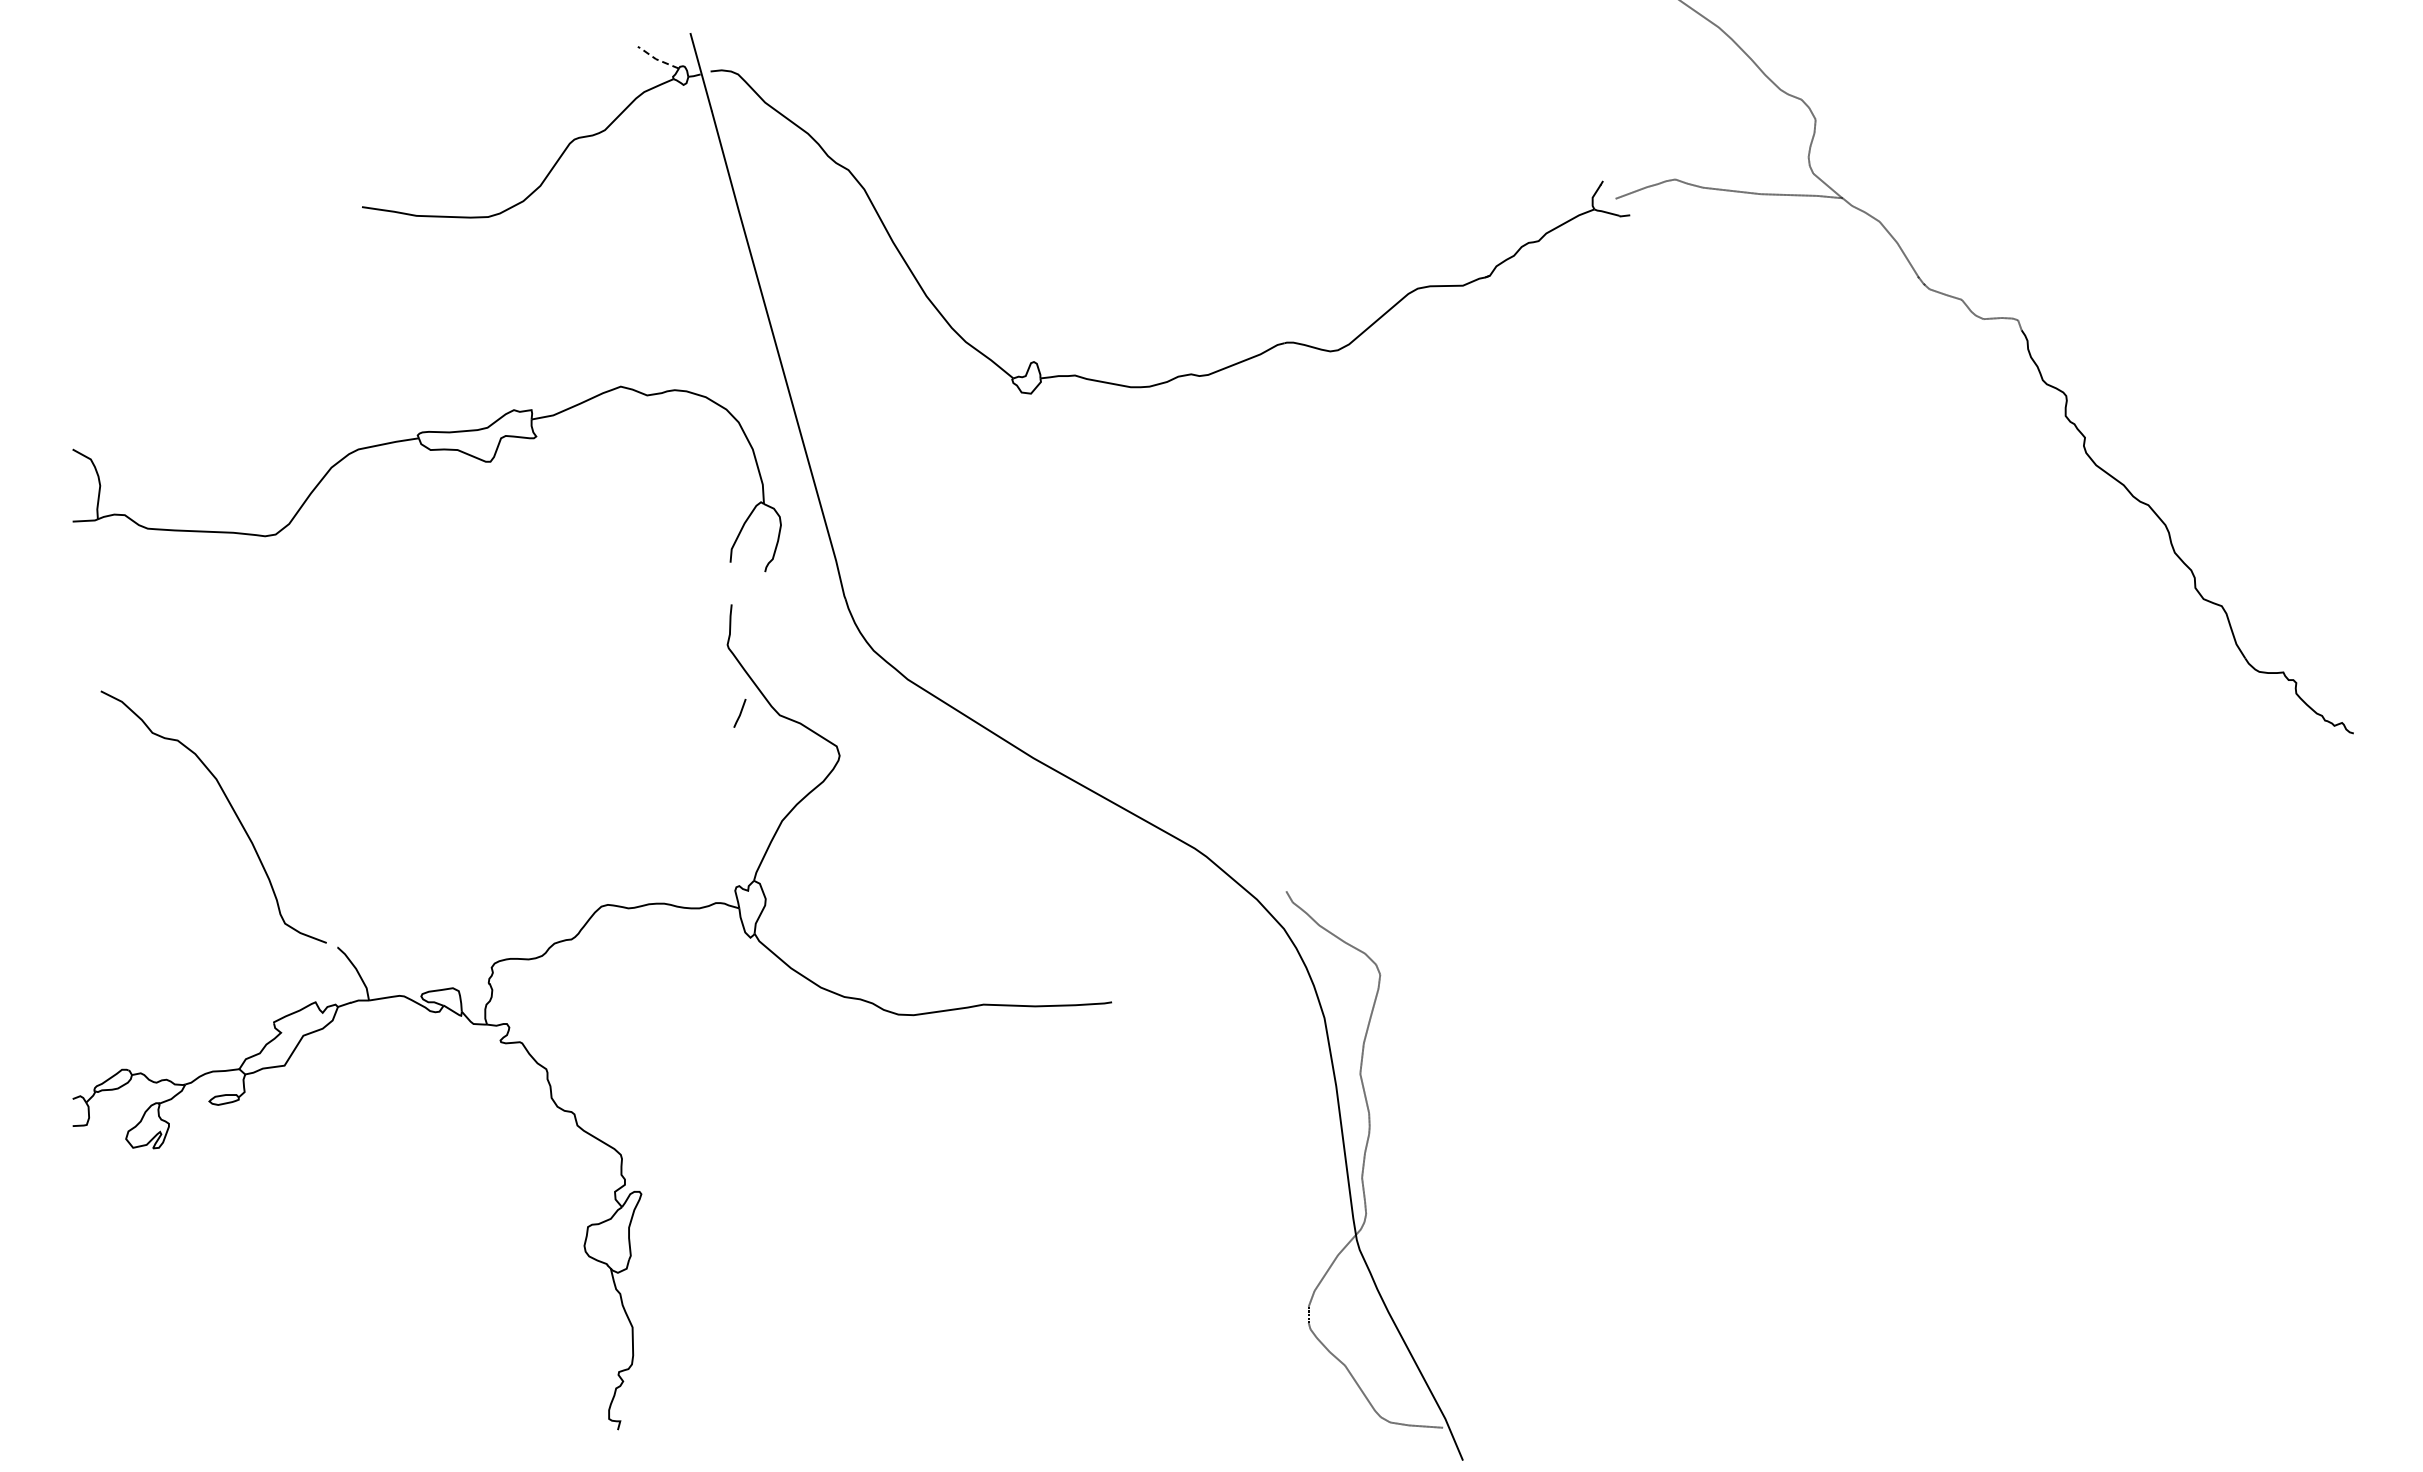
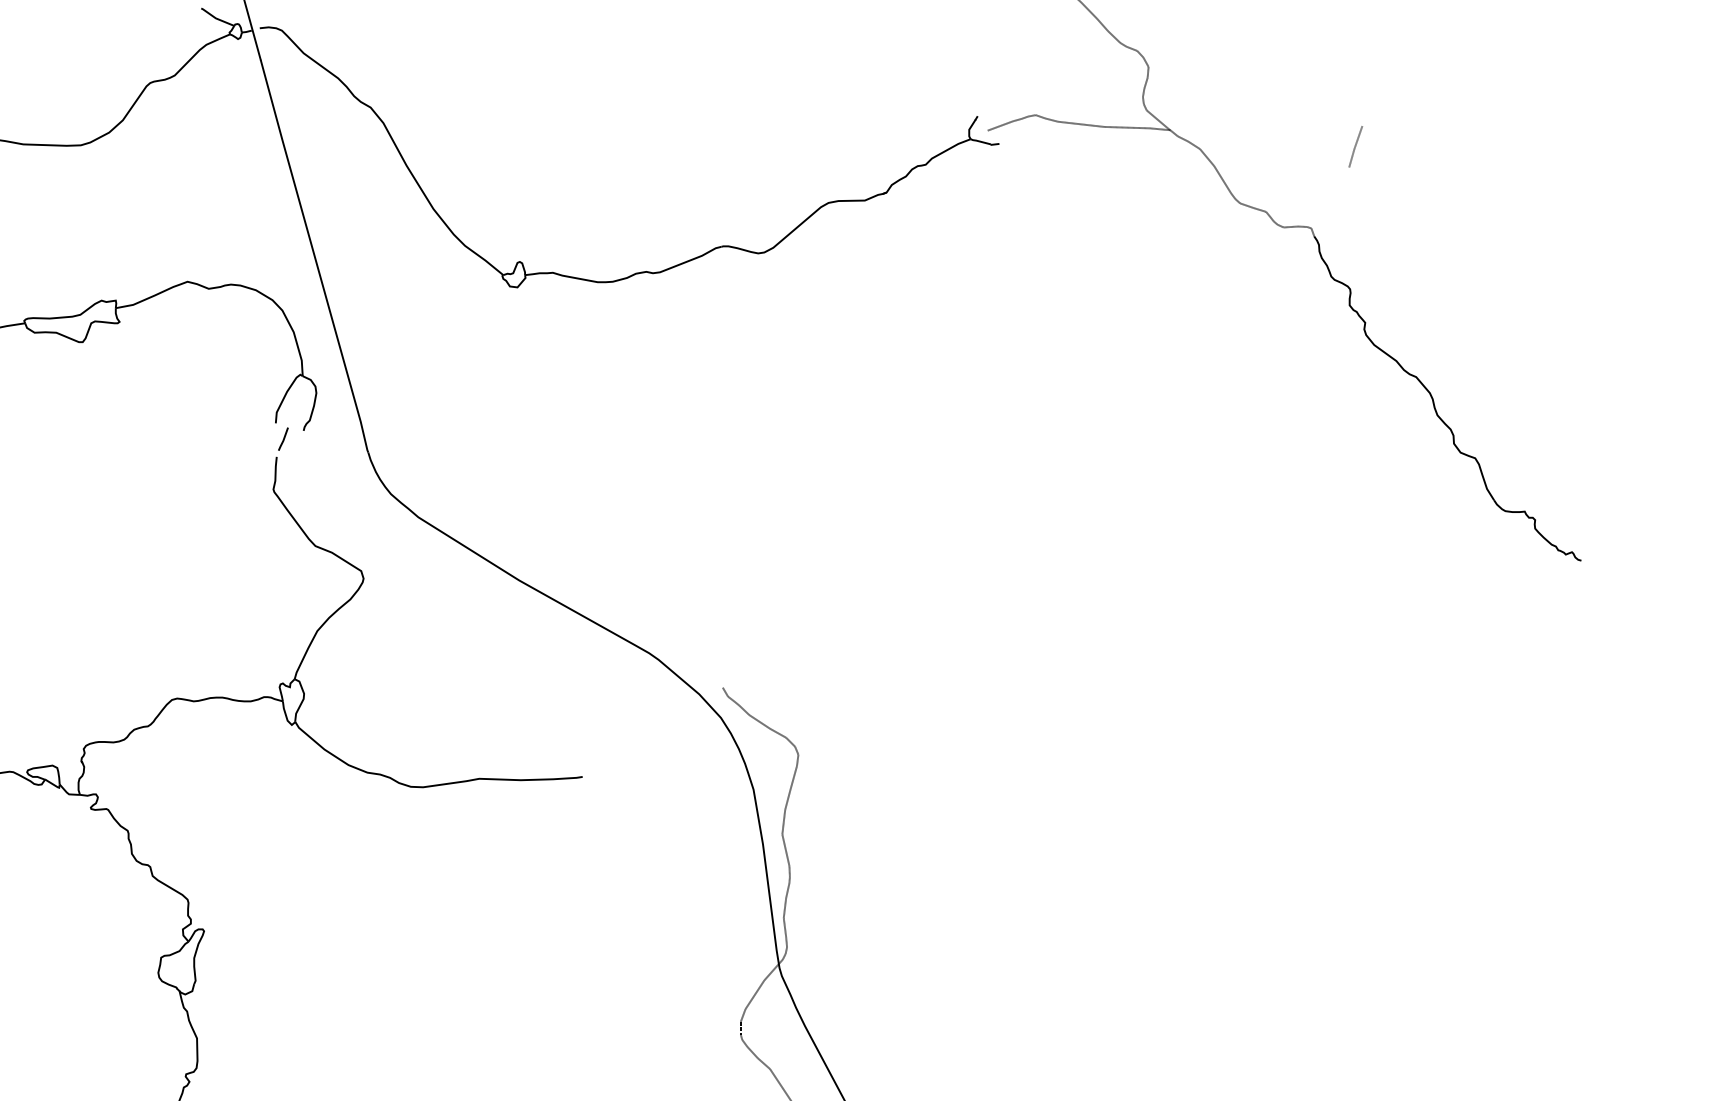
line: (656, 59) -> (216, 18), dashed -> solid
line: (2073, 218) -> (1355, 146), added
line: (740, 712) -> (283, 438), moved

